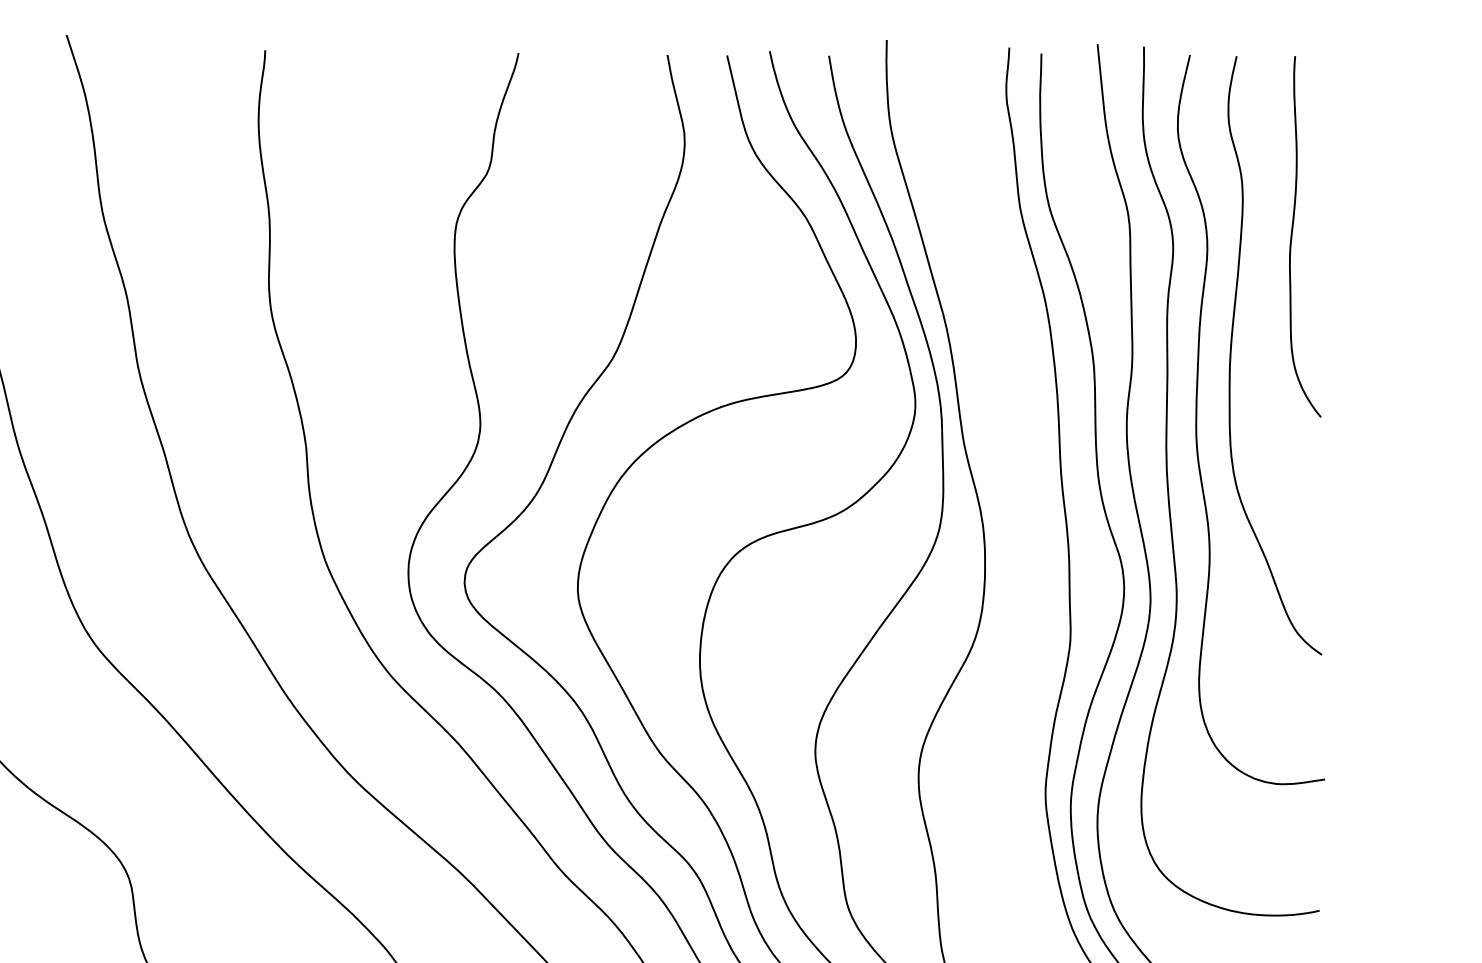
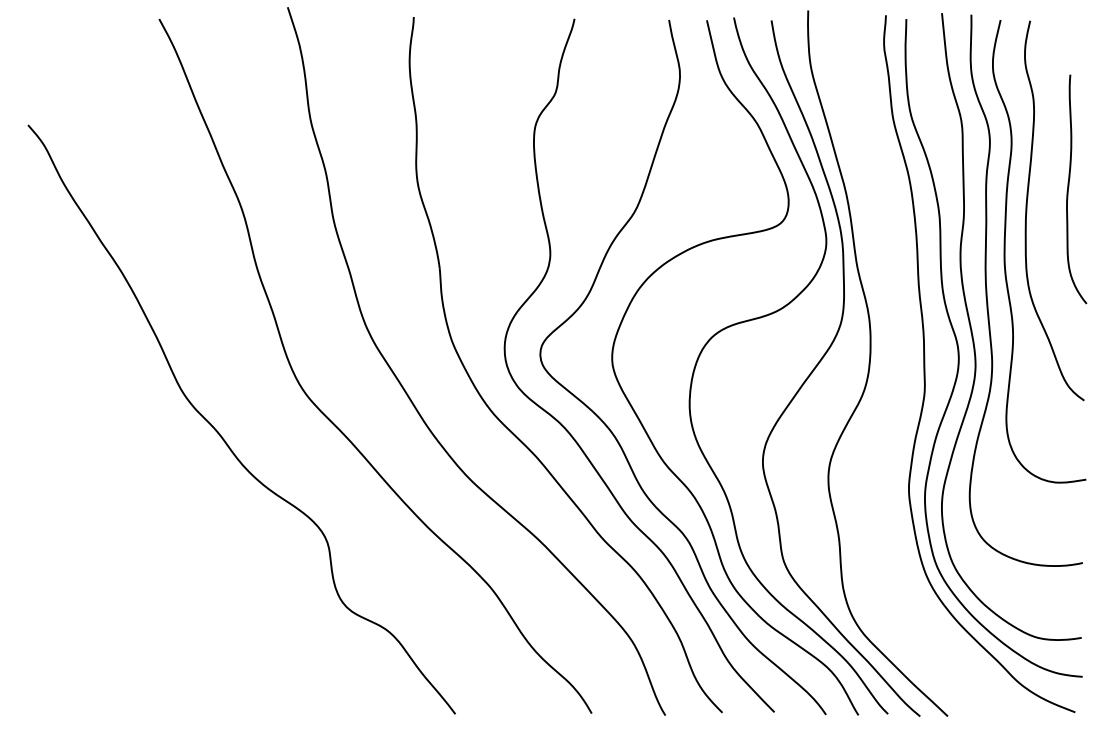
curve: (1293, 233) -> (1069, 187), moved

